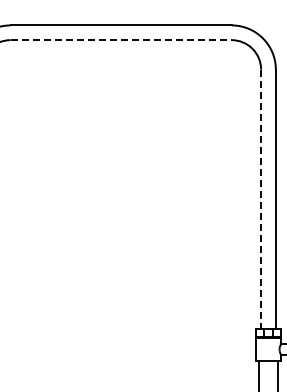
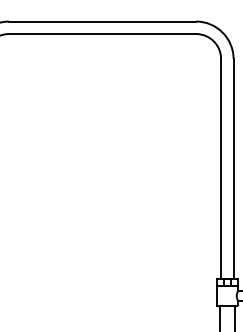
line: (121, 40) -> (102, 34), dashed -> solid
line: (261, 199) -> (221, 168), dashed -> solid

